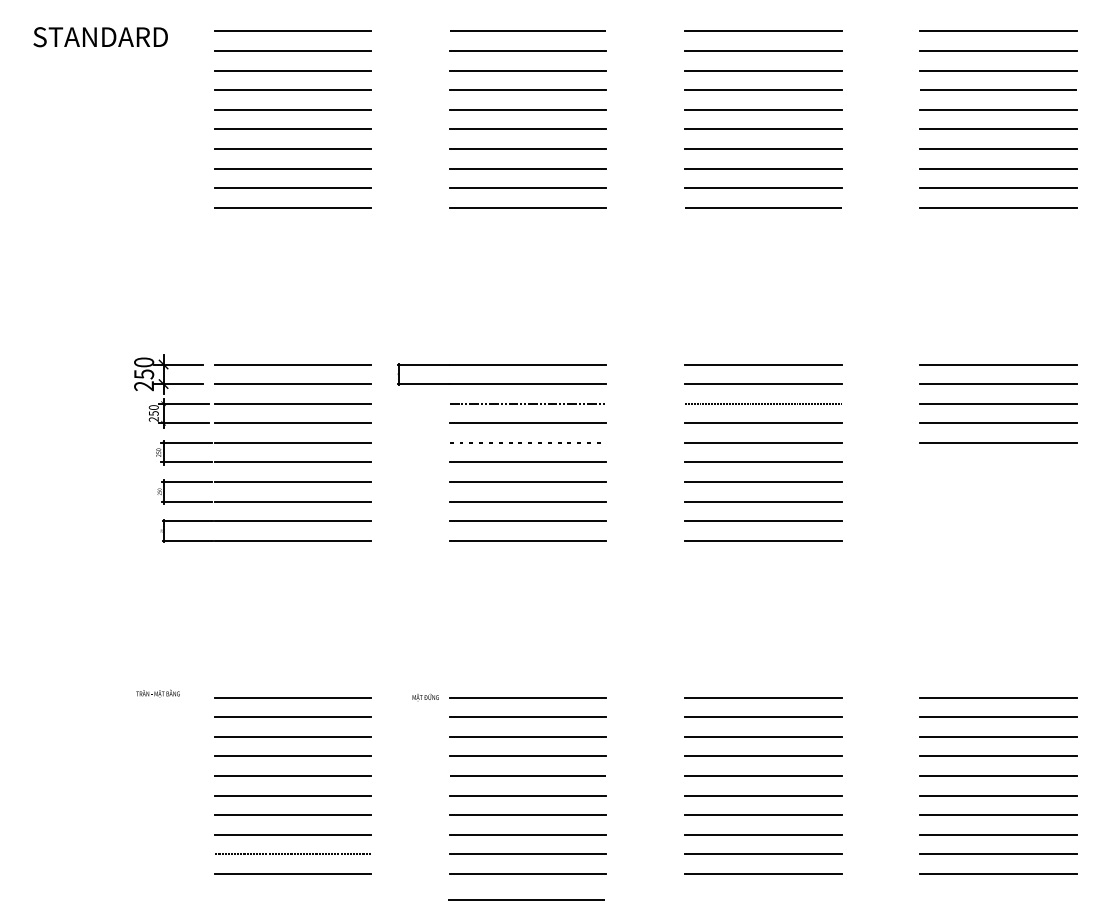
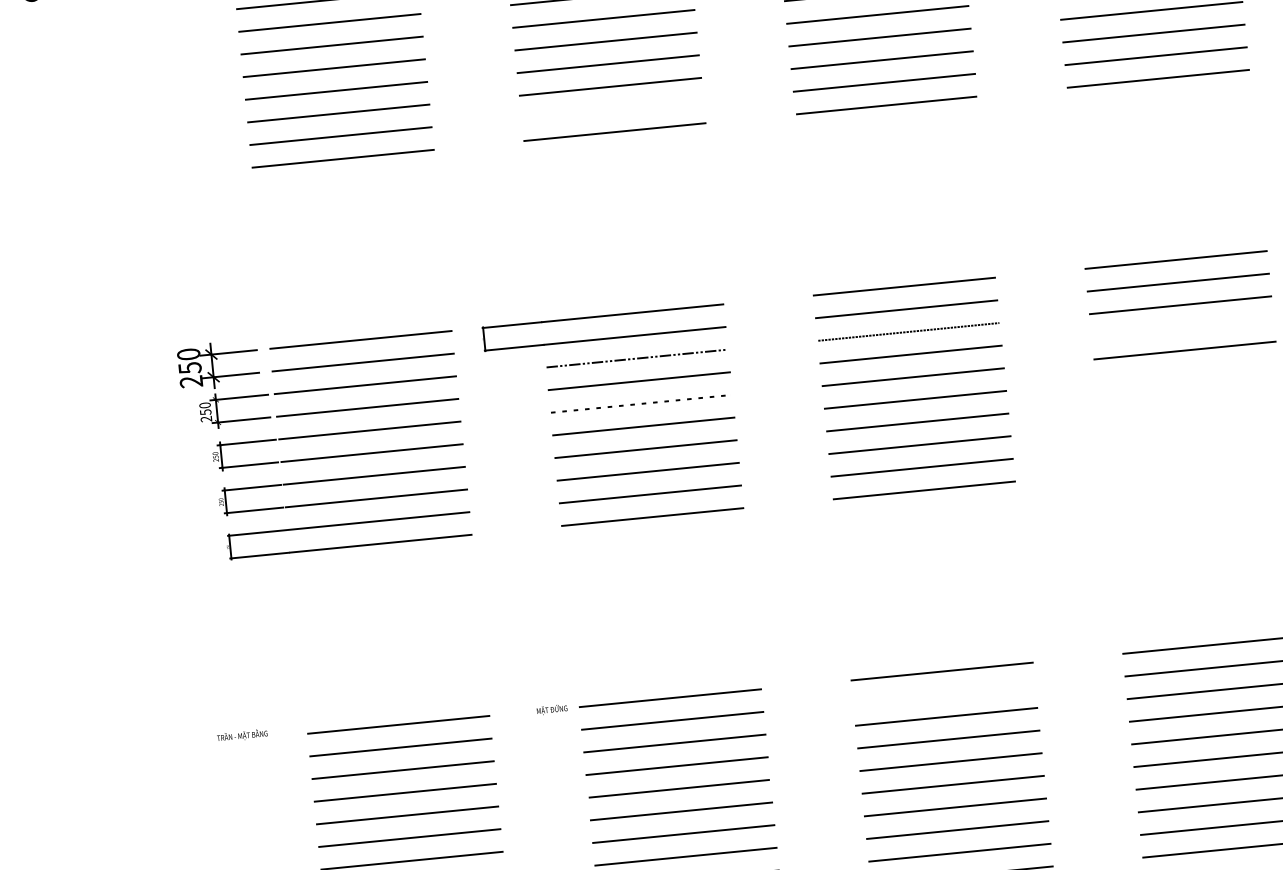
line: (527, 188) -> (612, 109), removed
line: (997, 423) -> (1181, 328), removed
line: (762, 717) -> (943, 694), removed

